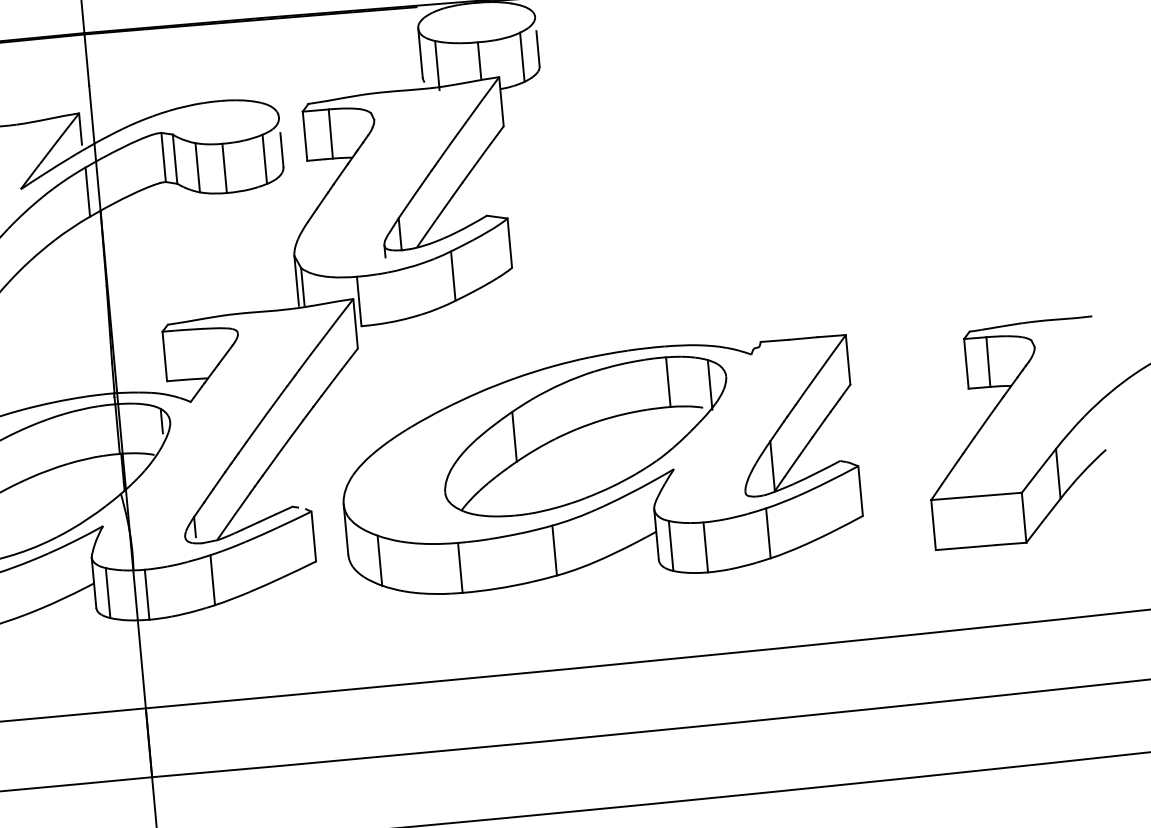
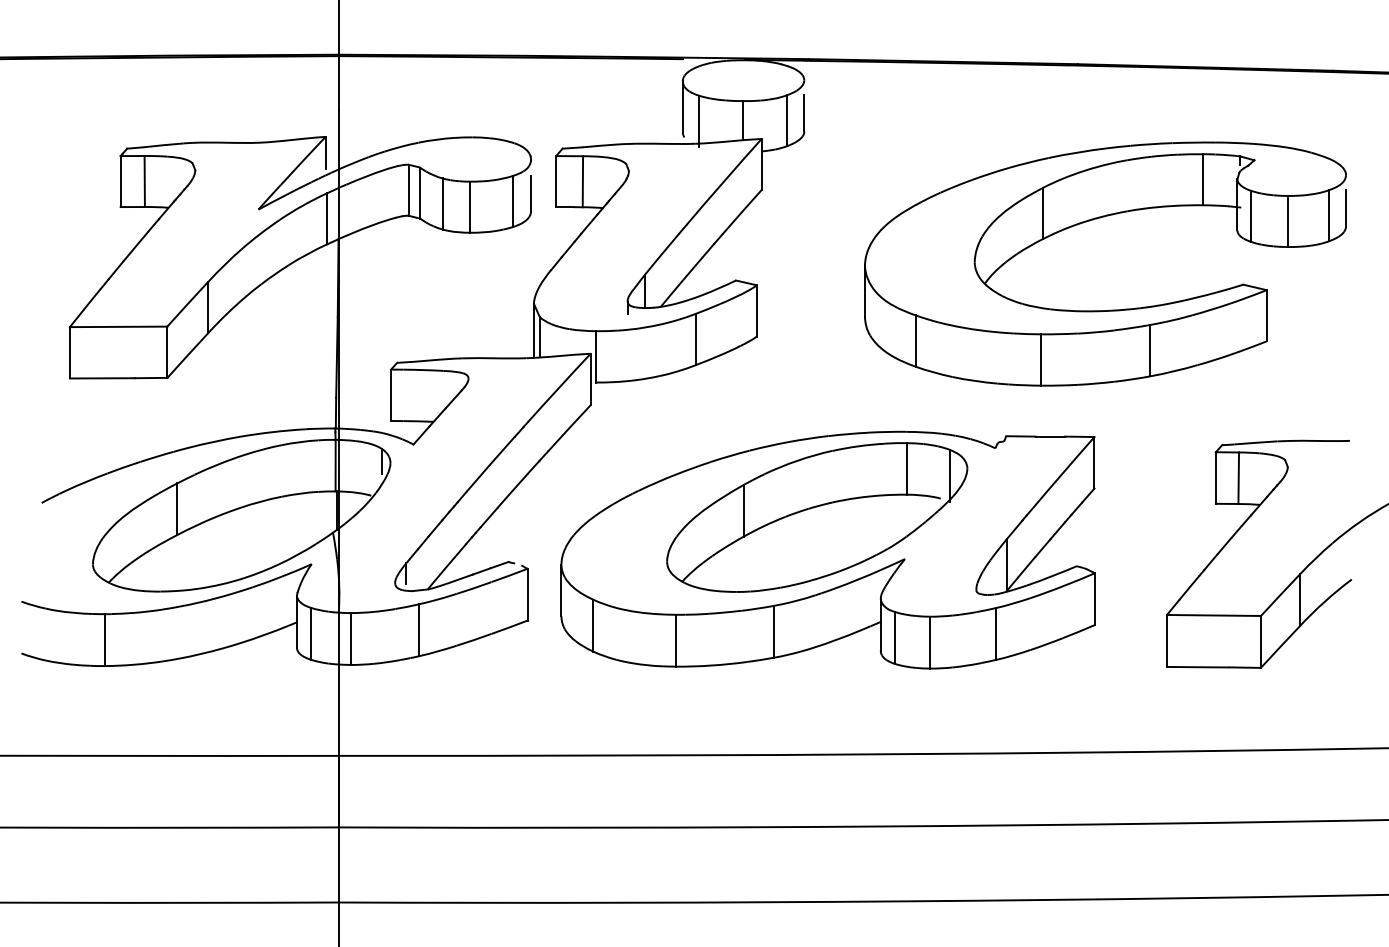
part: (825, 126) -> (1093, 220), added

